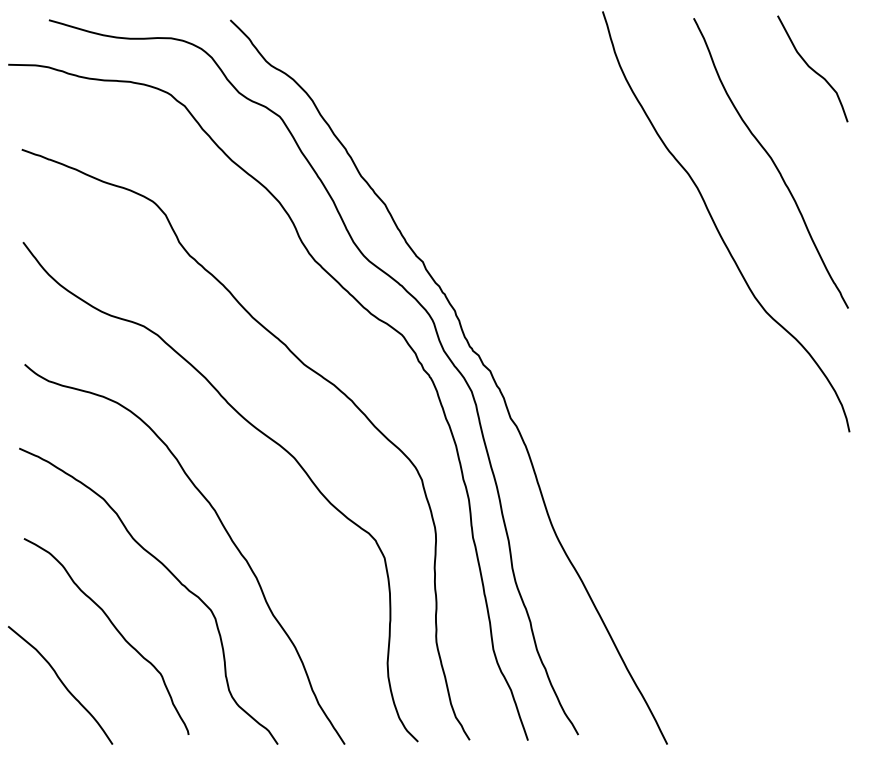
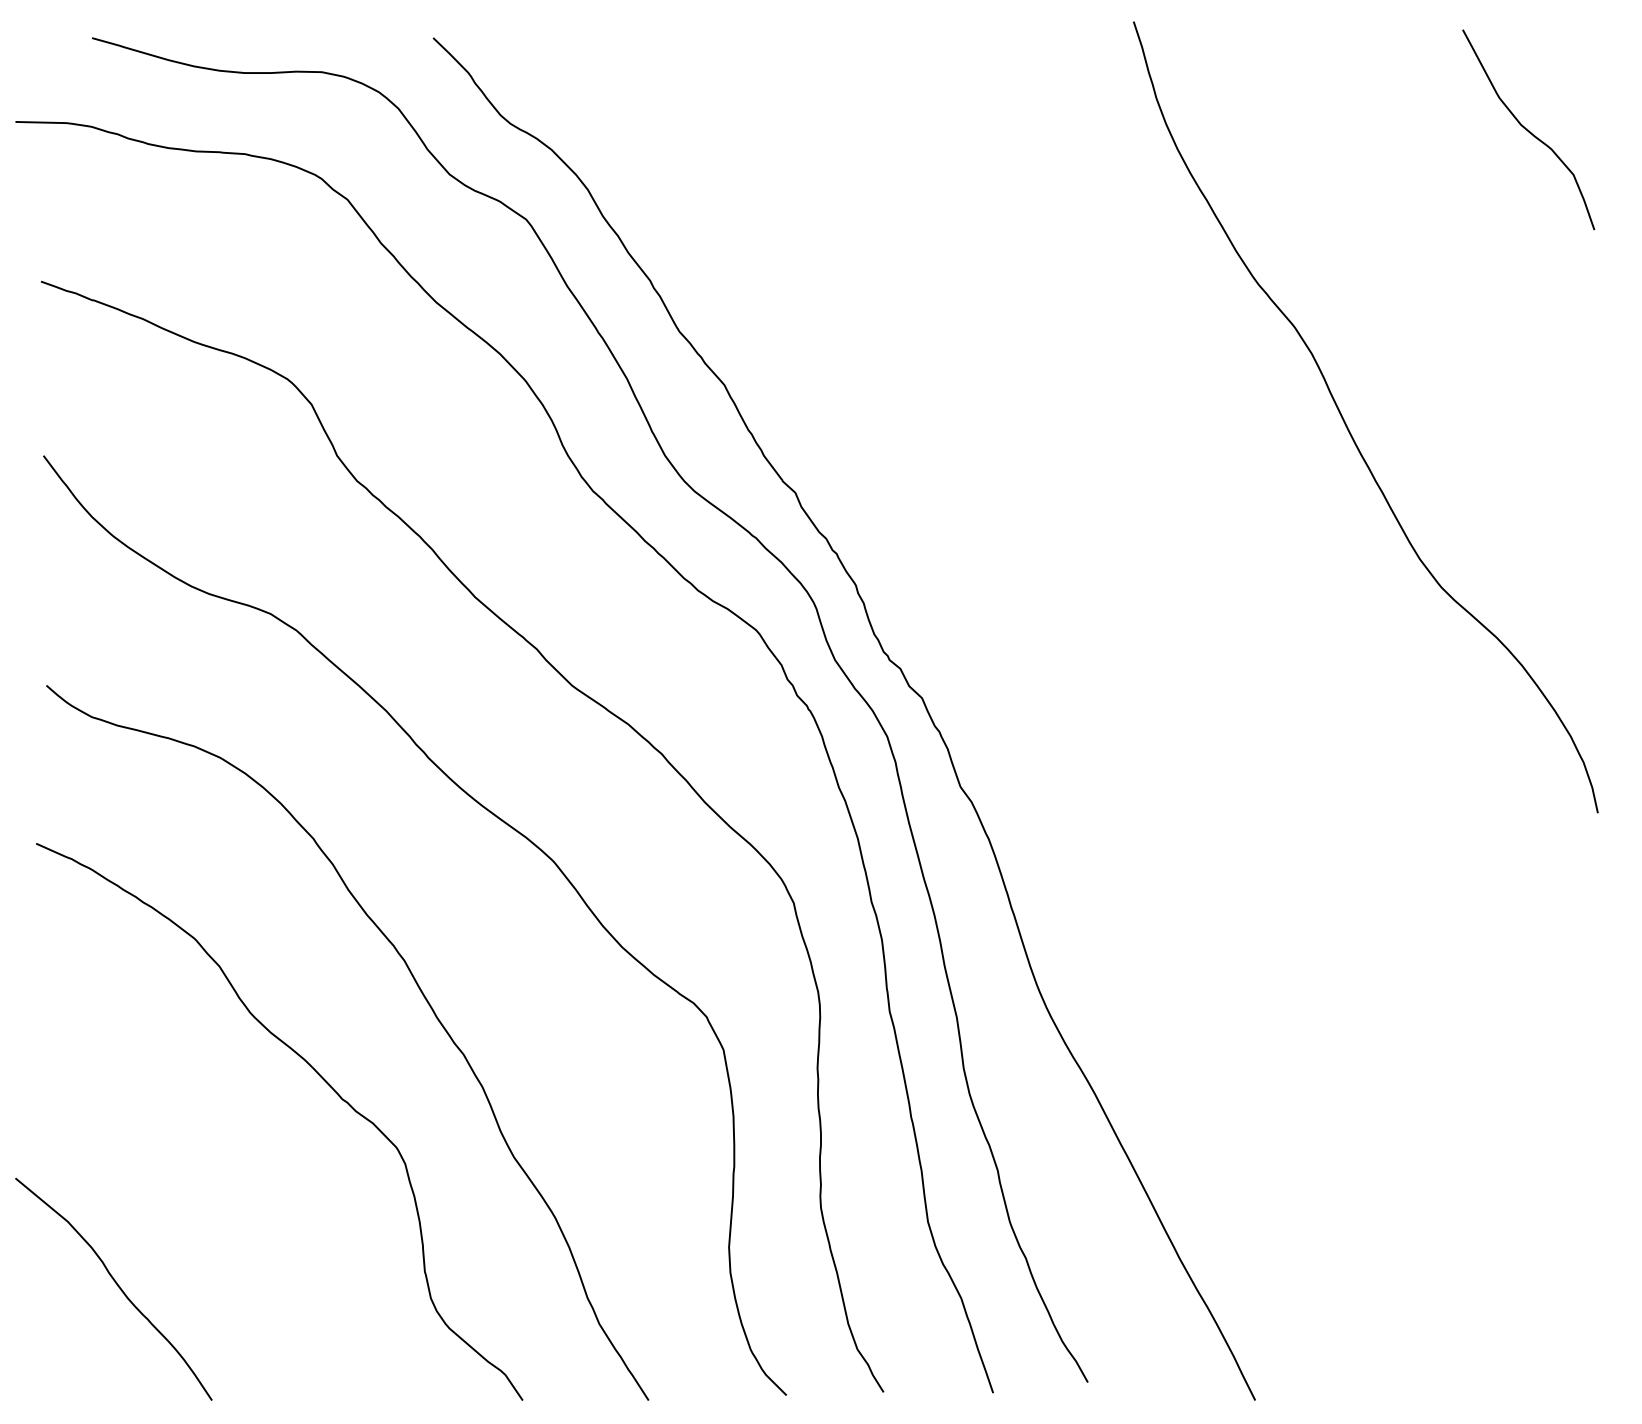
curve: (772, 162) -> (1452, 305), removed
curve: (114, 628) -> (215, 1182), removed

